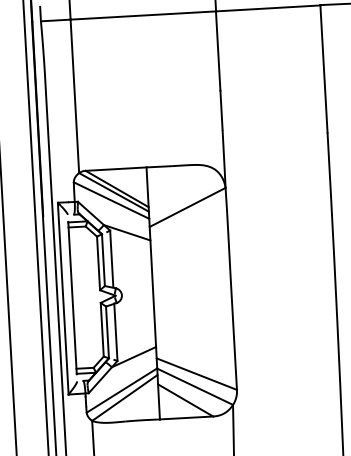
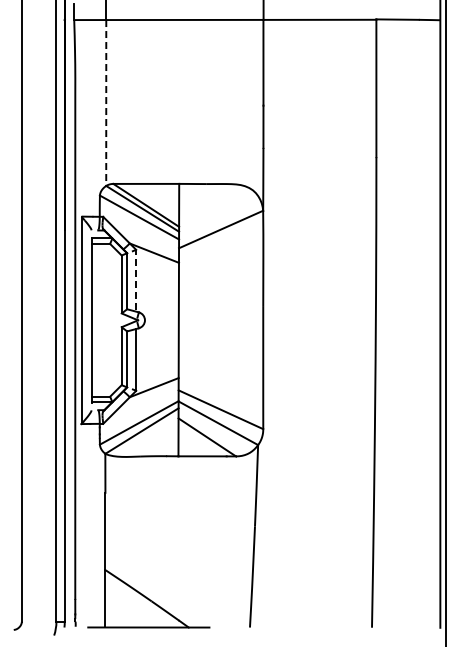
line: (75, 96) -> (106, 103), solid -> dashed
line: (111, 258) -> (136, 279), solid -> dashed

